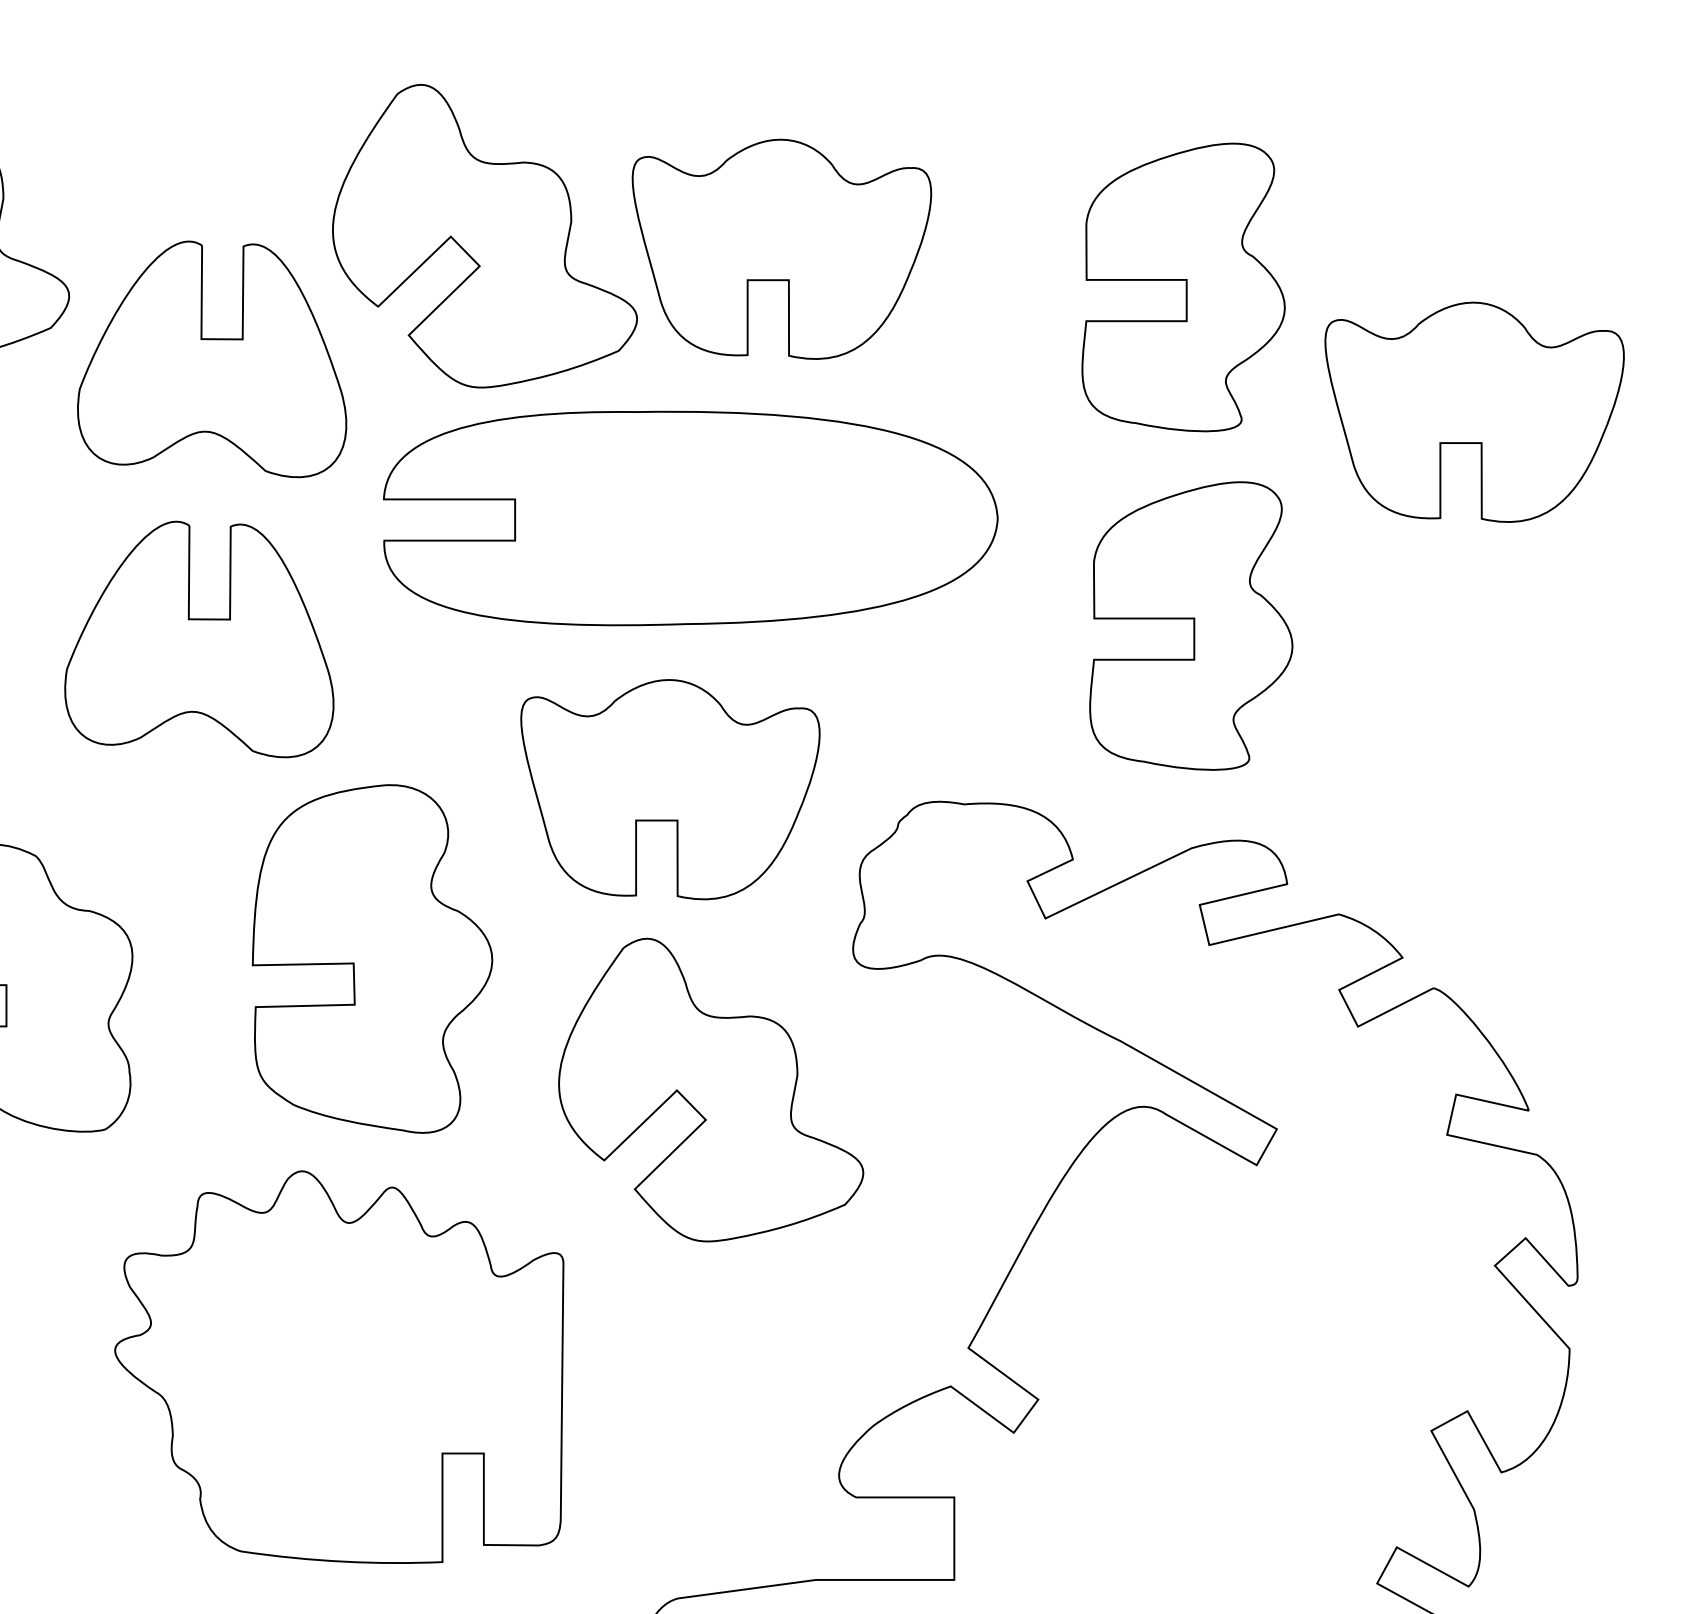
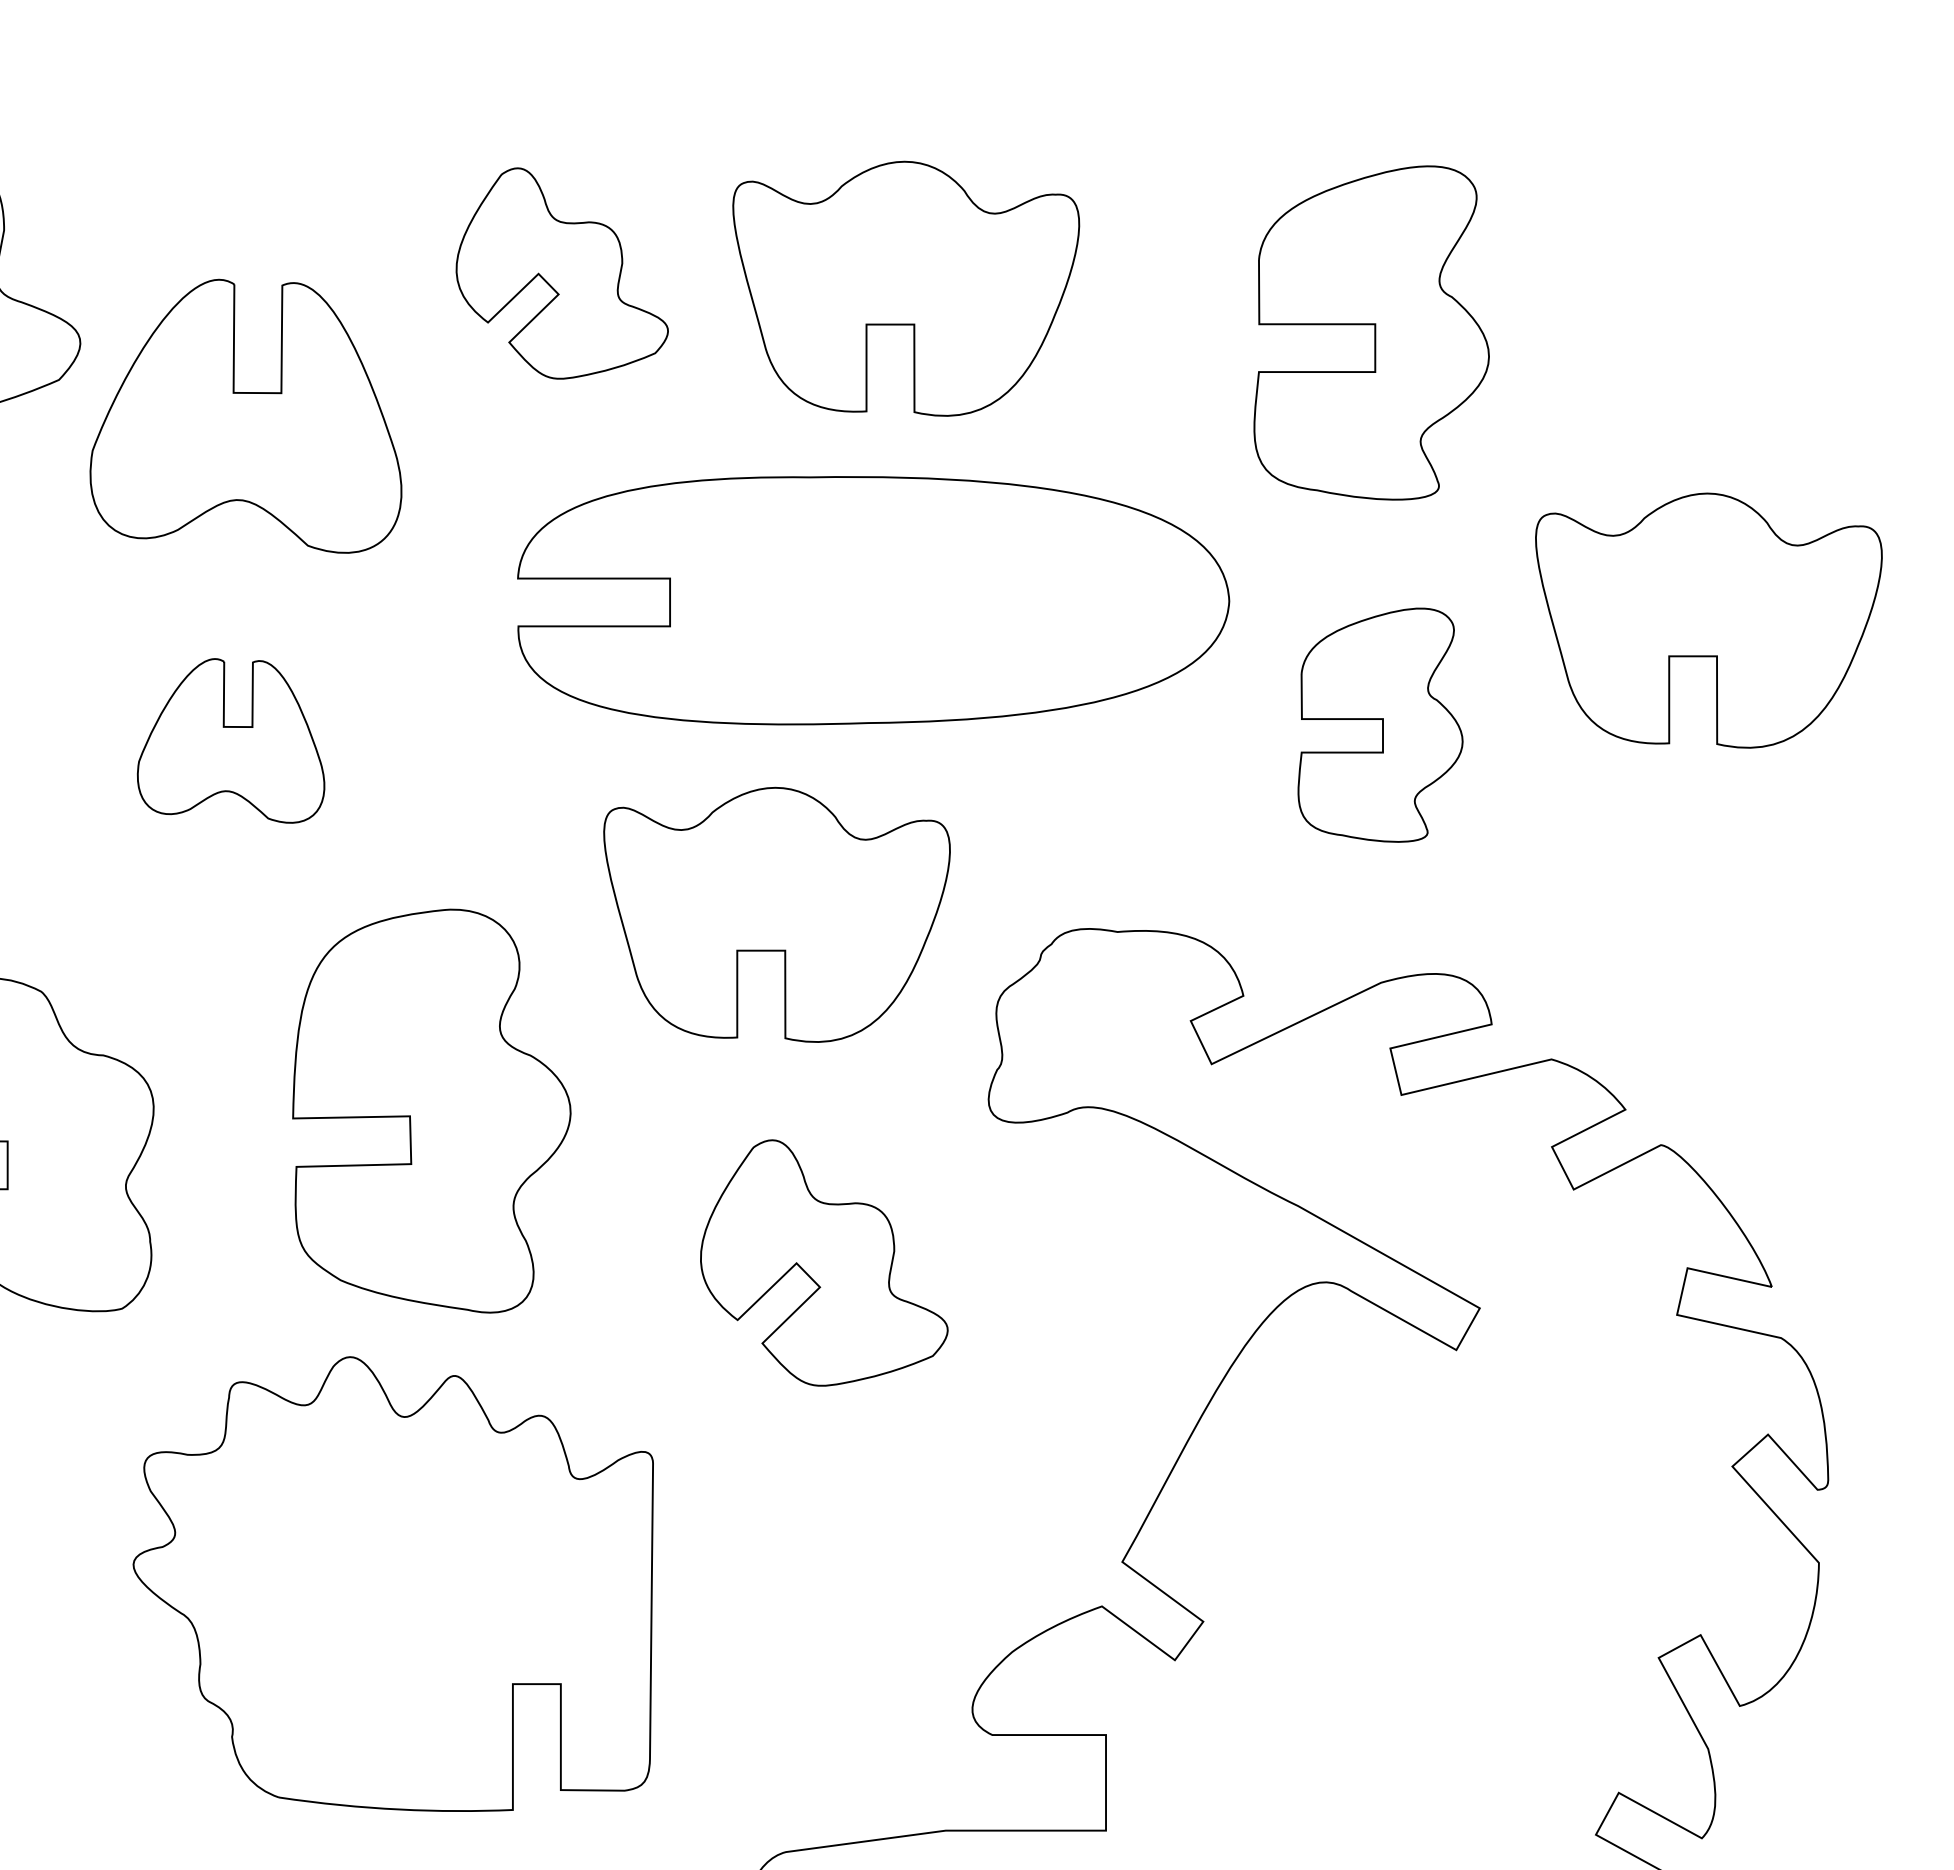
part: (485, 236) -> (562, 273), size x0.6
part: (1474, 412) -> (1708, 620), moved
part: (690, 518) -> (873, 600), moved
part: (1191, 625) -> (1380, 724), size x0.7
part: (198, 639) -> (230, 740), size x0.6
part: (711, 1089) -> (824, 1262), size x0.7

